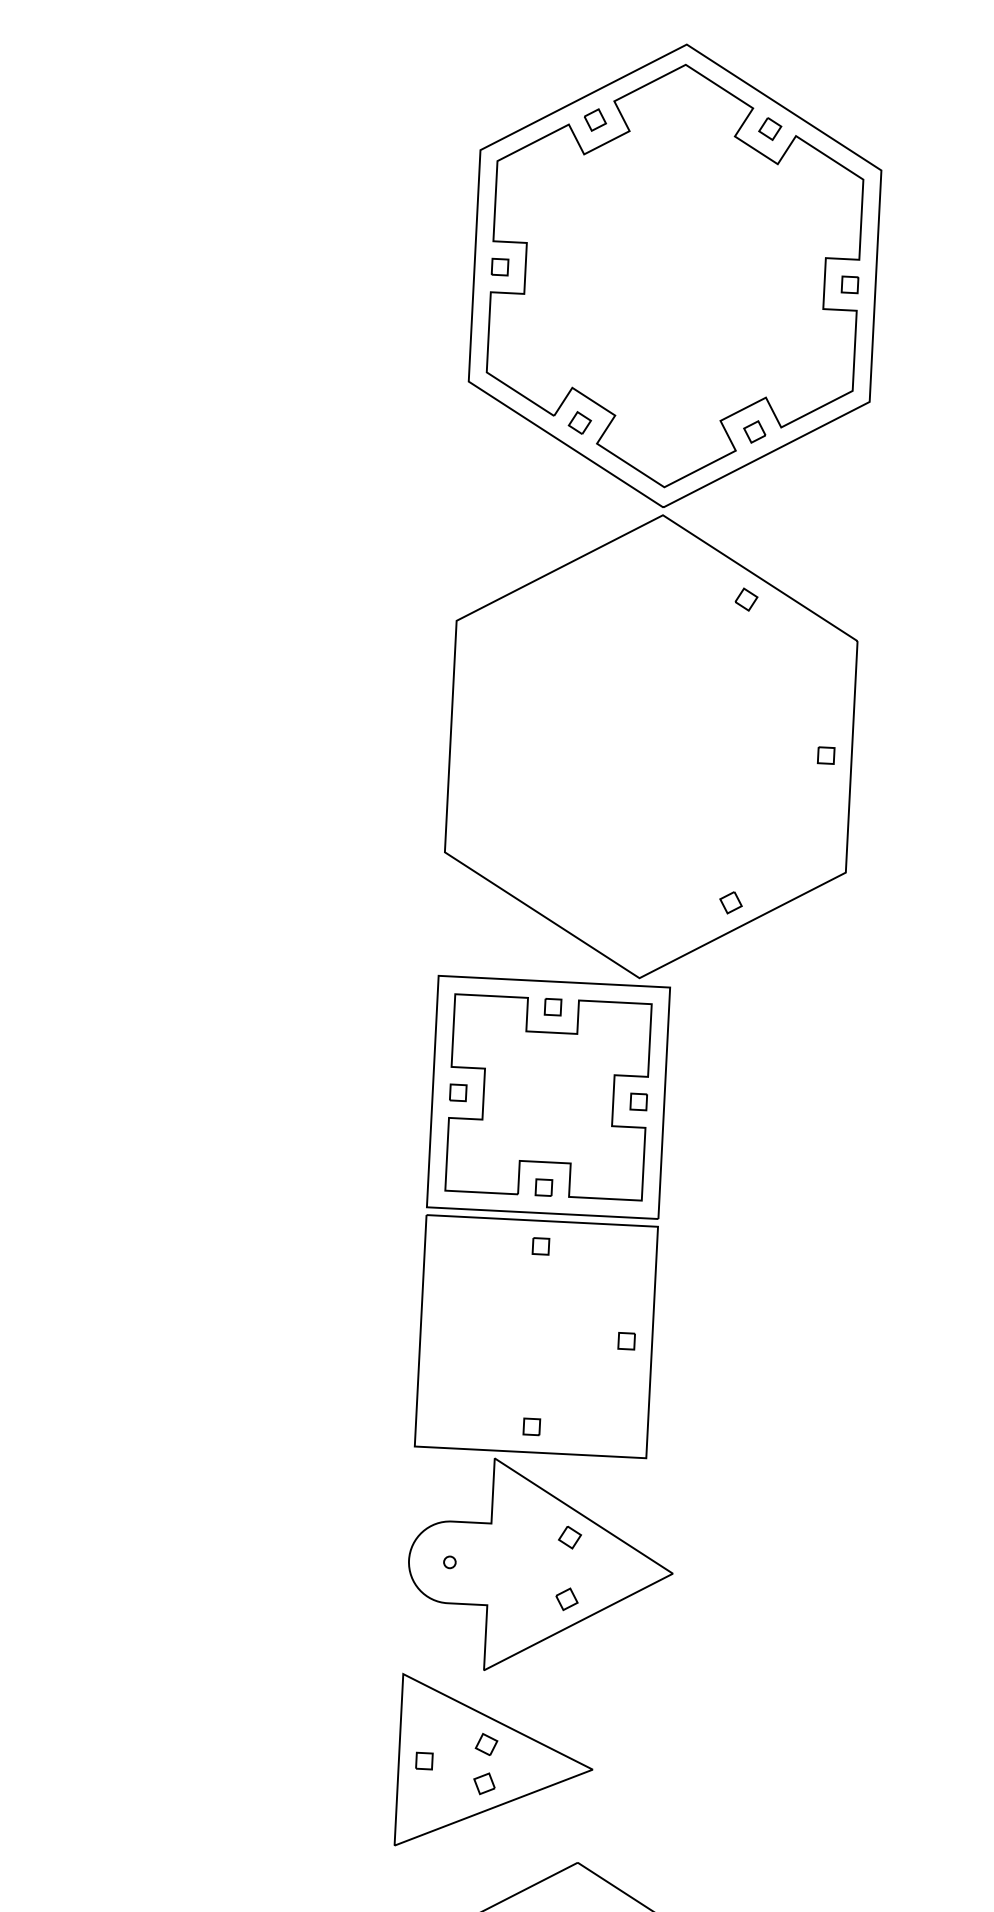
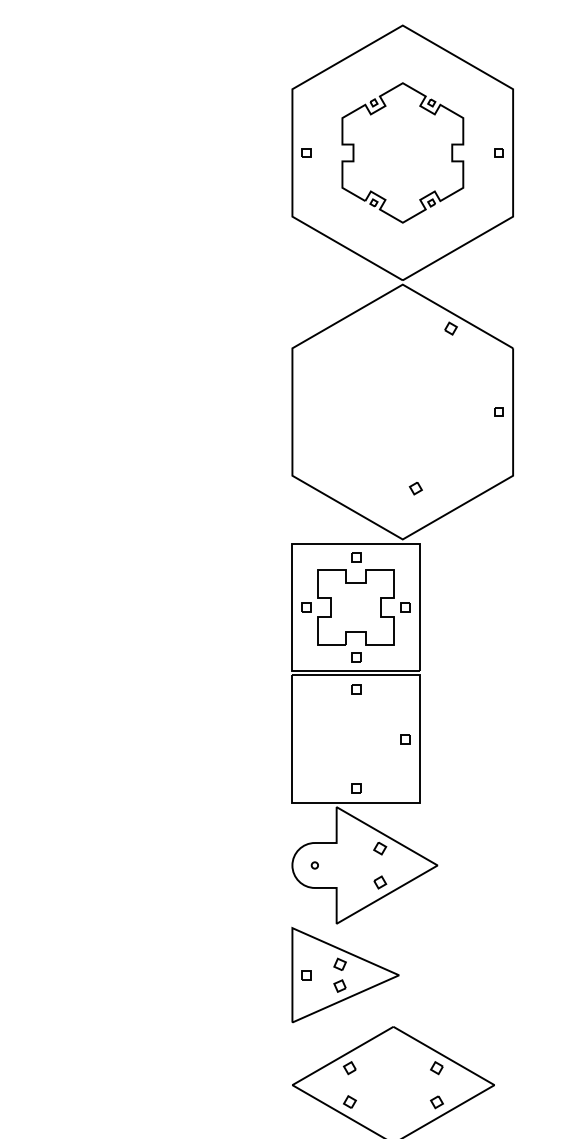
part: (674, 275) -> (402, 152), size x0.6
part: (730, 902) -> (415, 488), moved
part: (547, 1097) -> (355, 607), size x0.7

